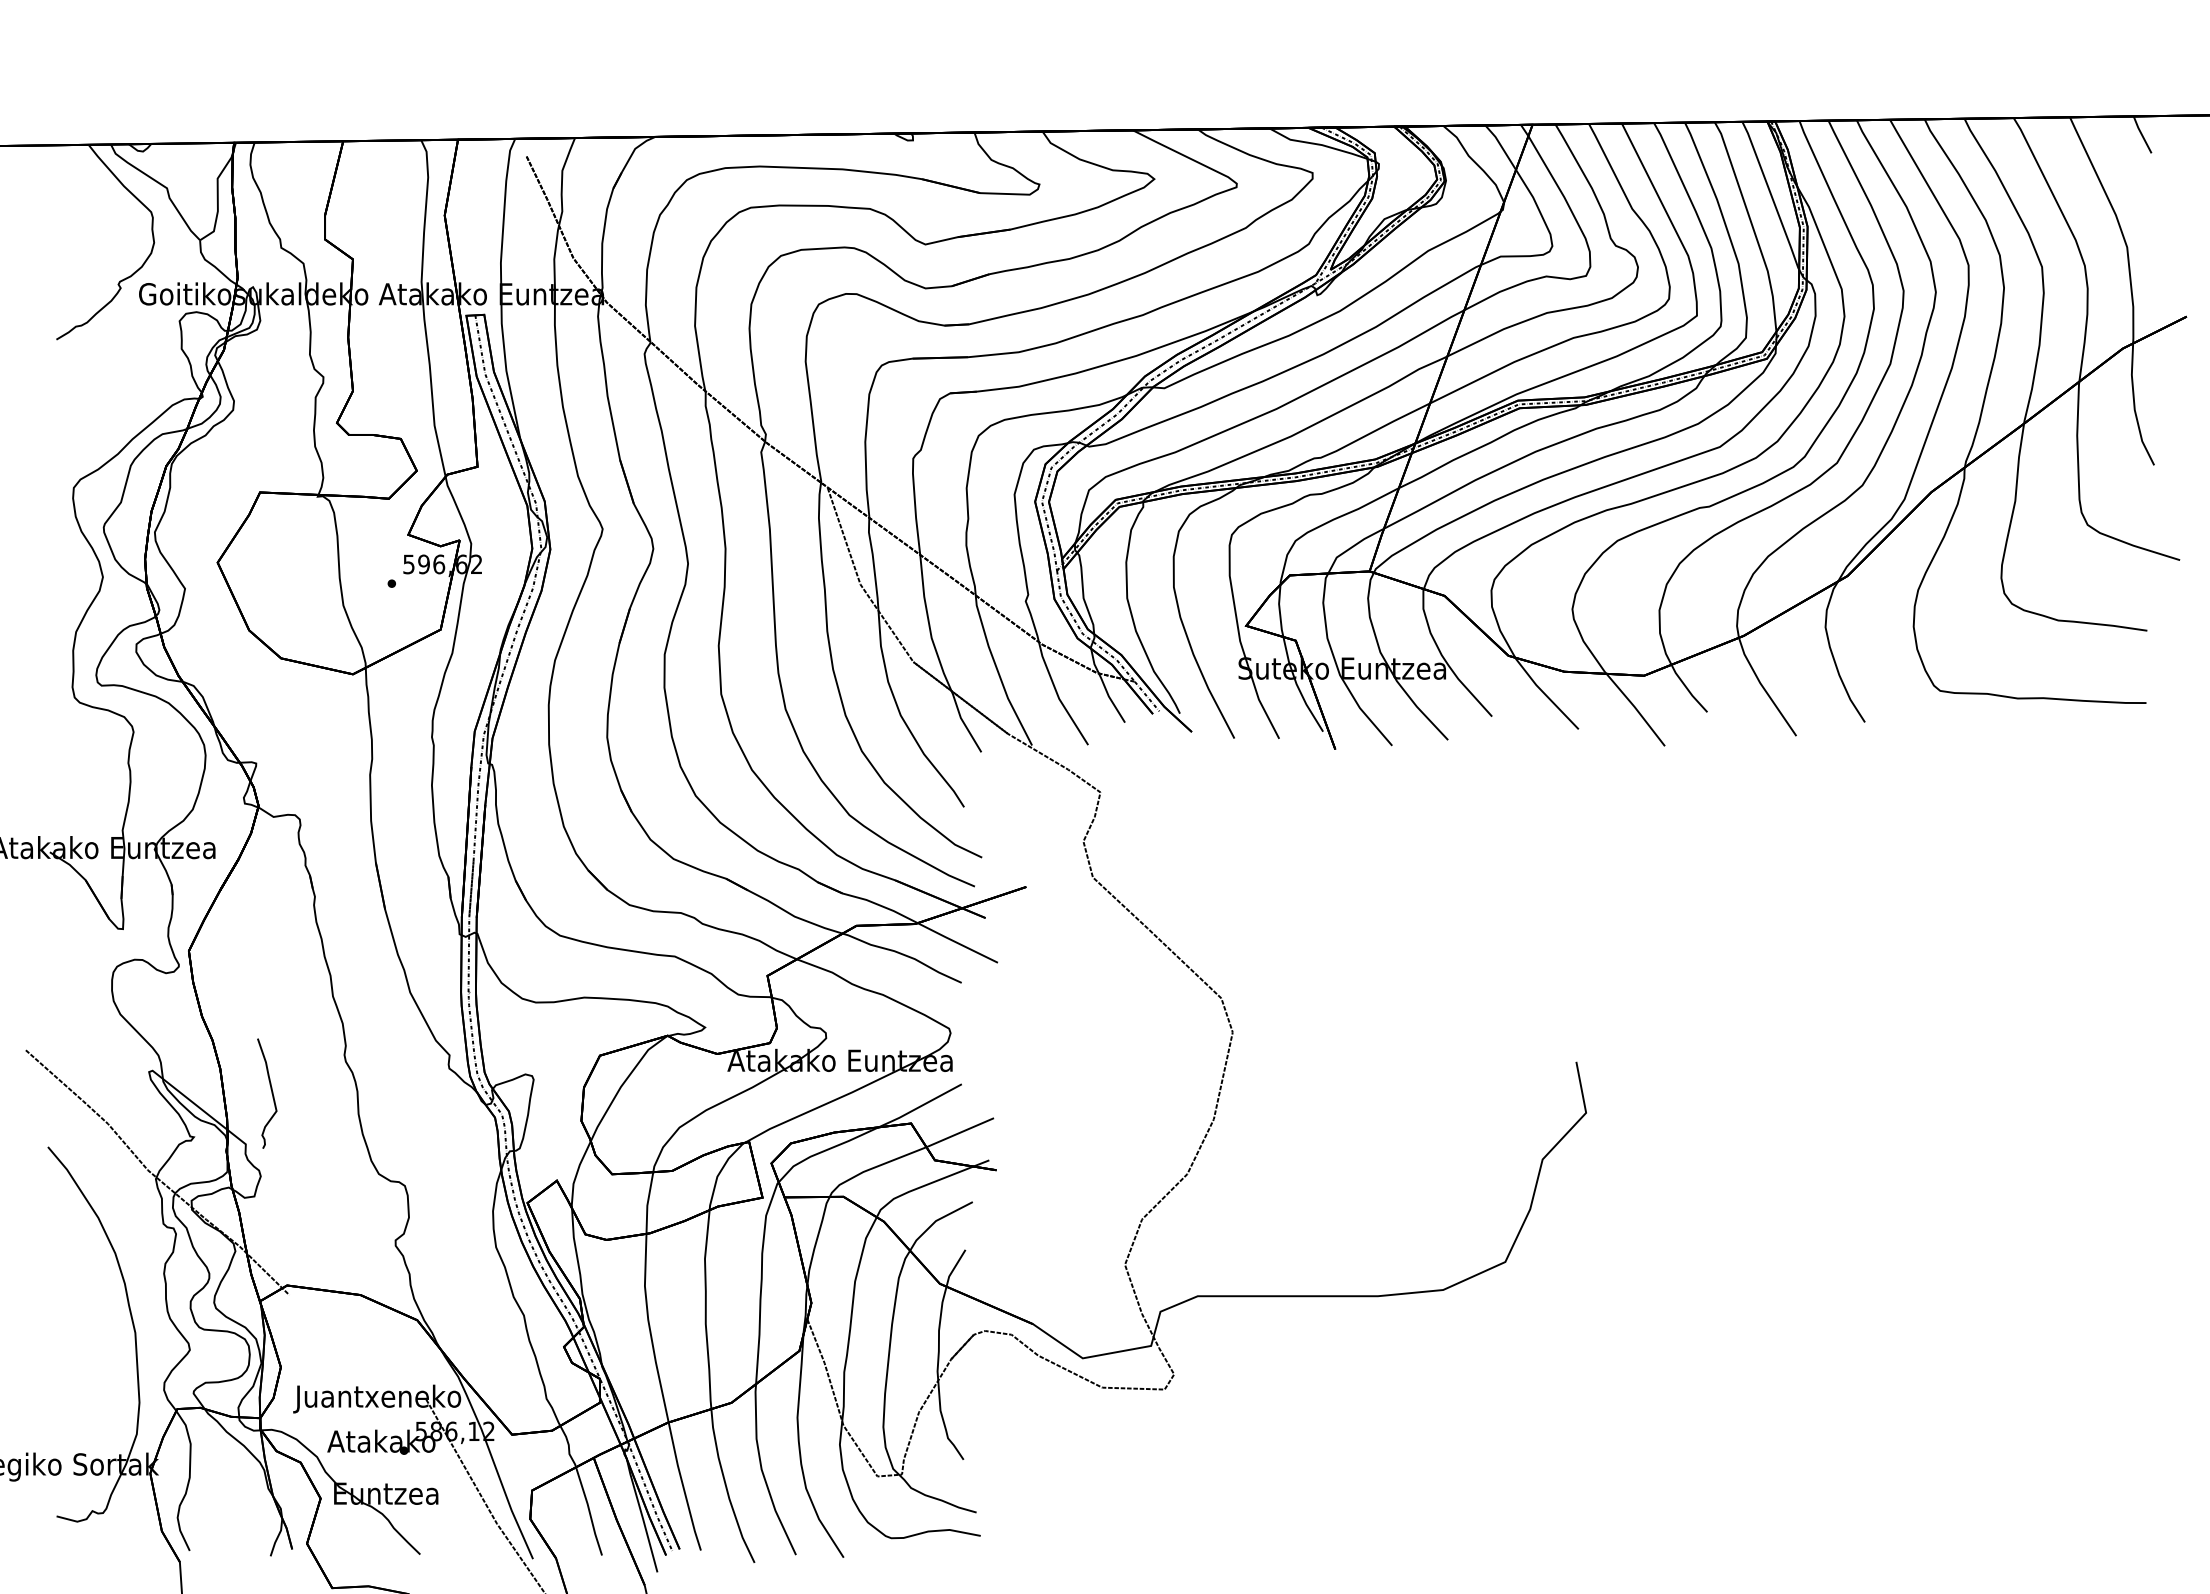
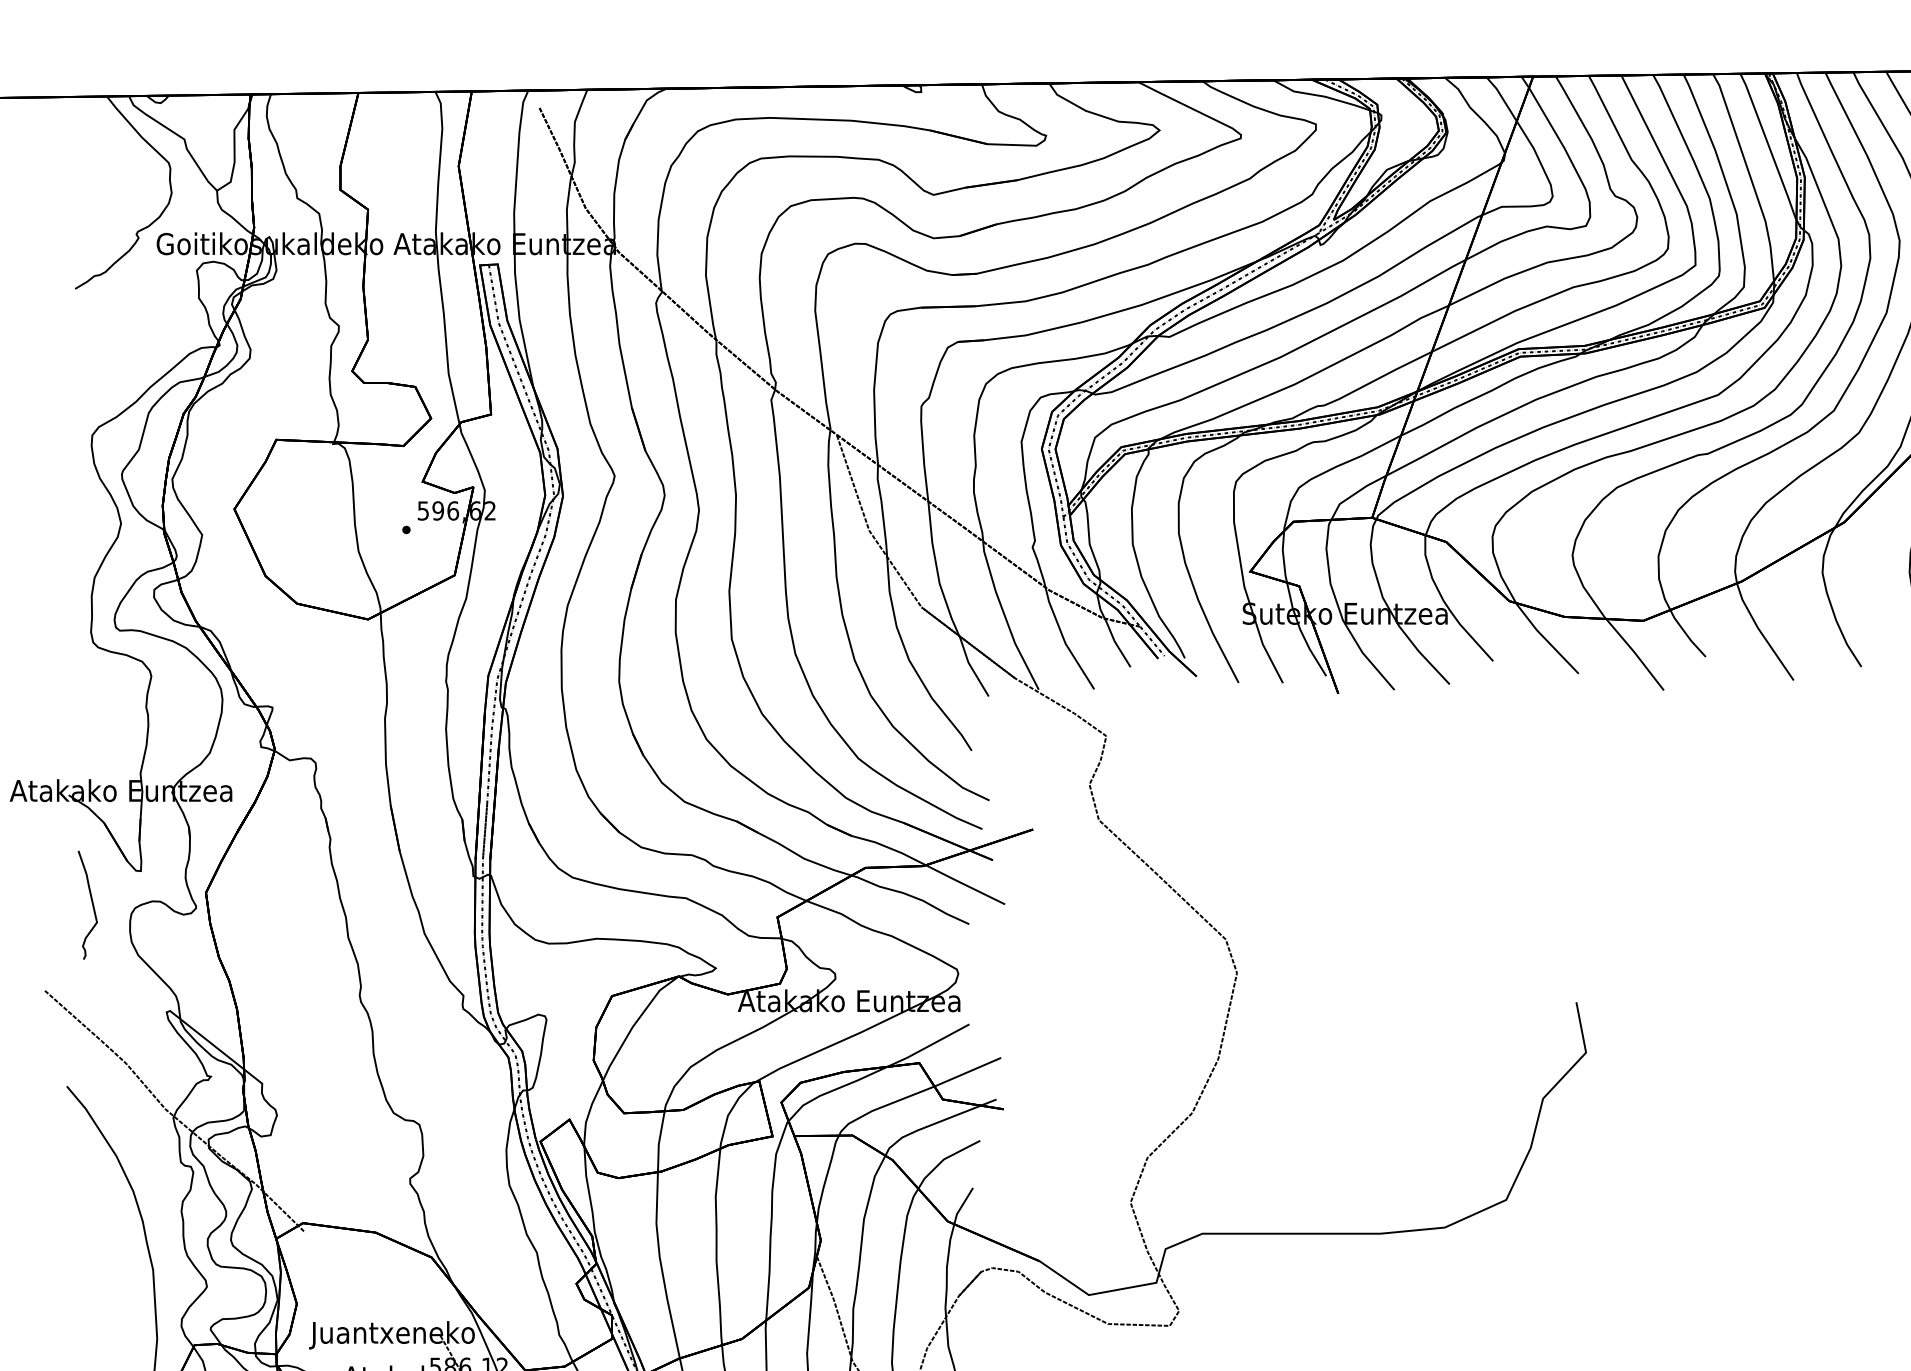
curve: (271, 1093) -> (92, 905), moved

